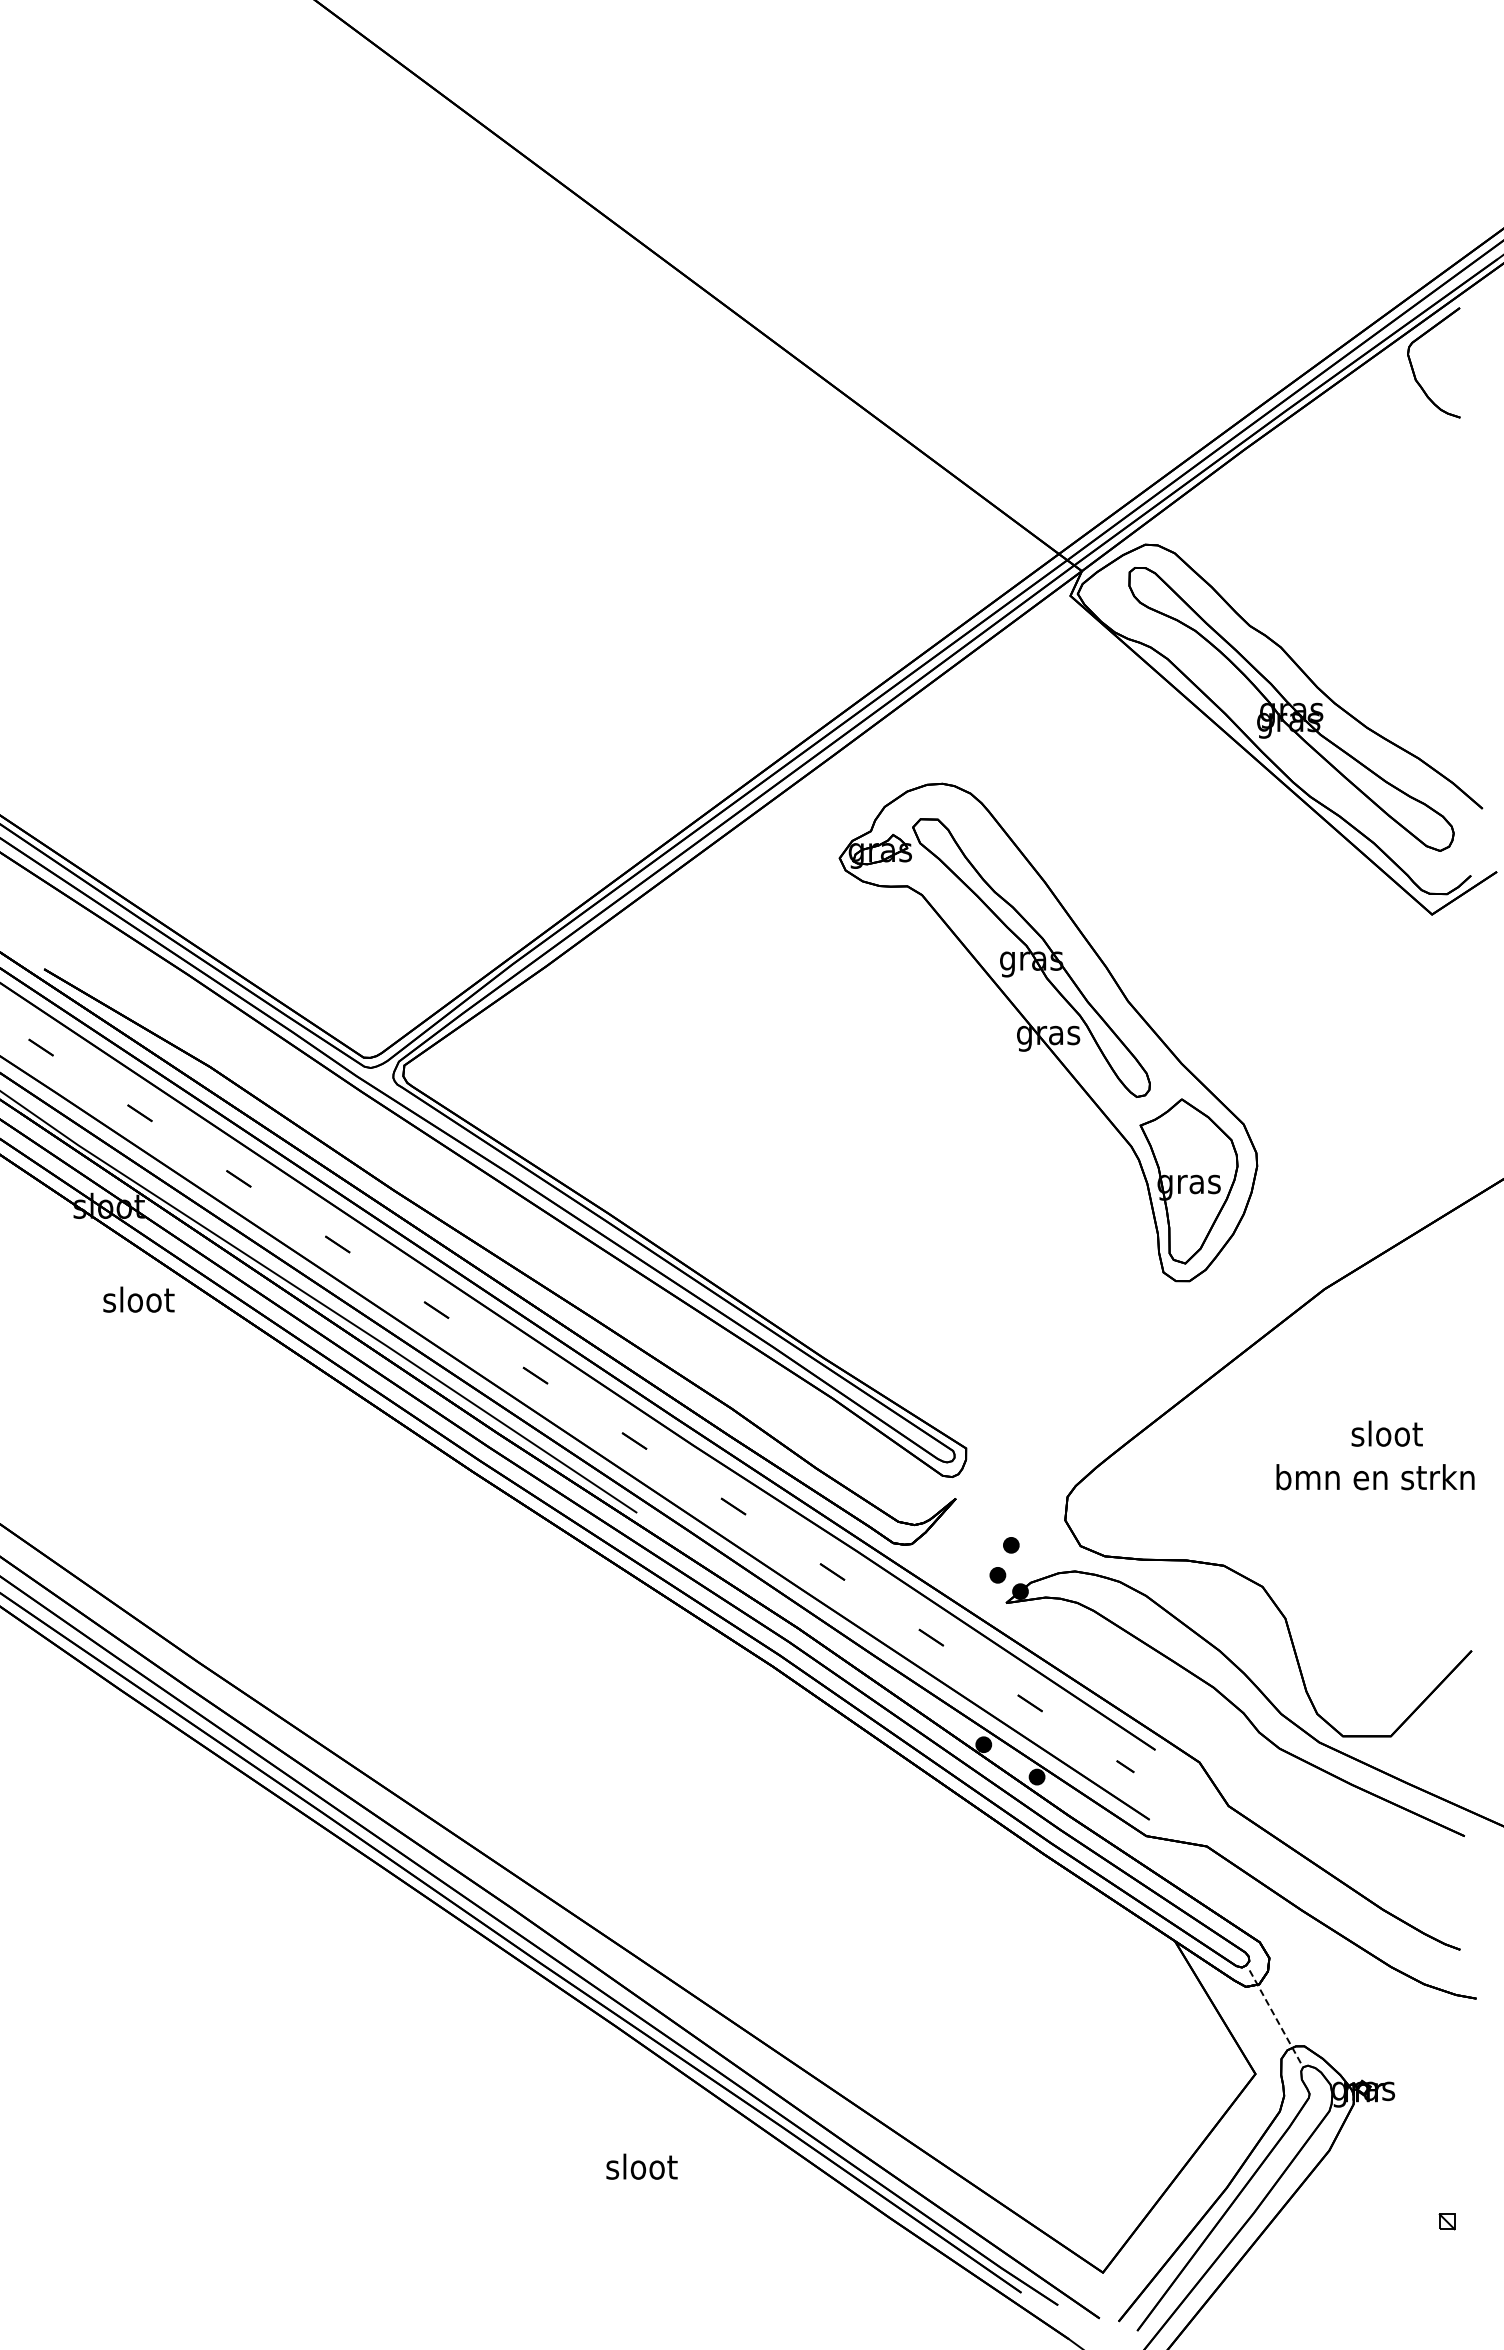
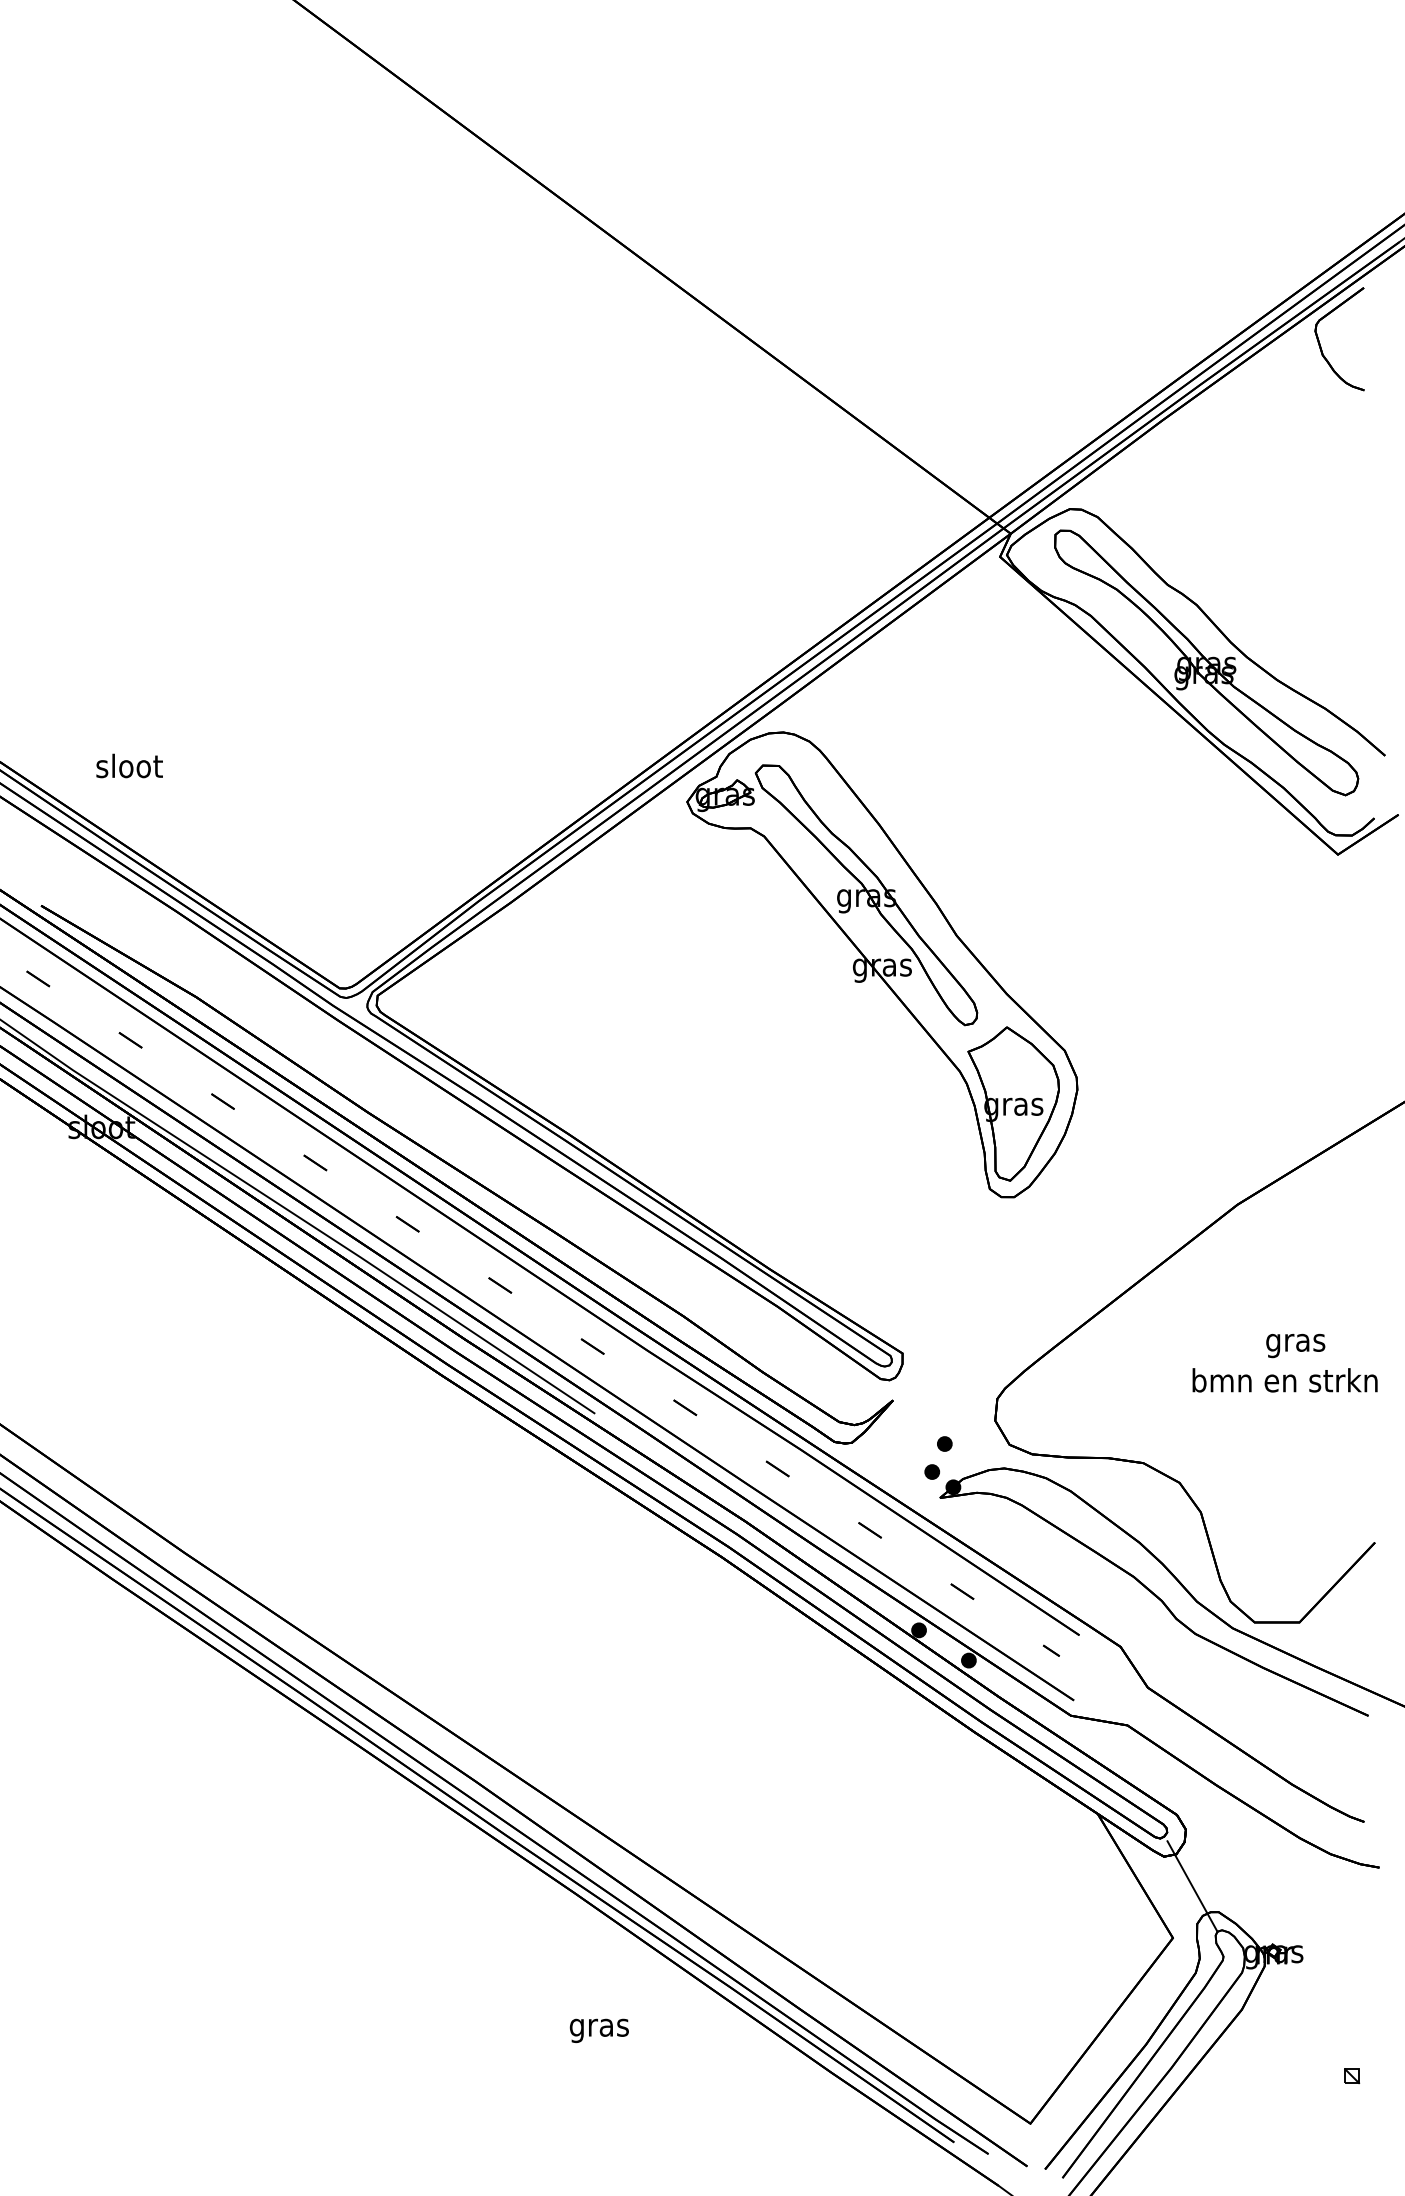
part: (1048, 1032) -> (882, 964), moved
text: (138, 1299) -> (129, 765), moved
text: (1386, 1436) -> (1295, 1342), sloot -> gras
line: (1276, 2019) -> (1192, 1887), dashed -> solid
text: (641, 2169) -> (599, 2027), sloot -> gras

